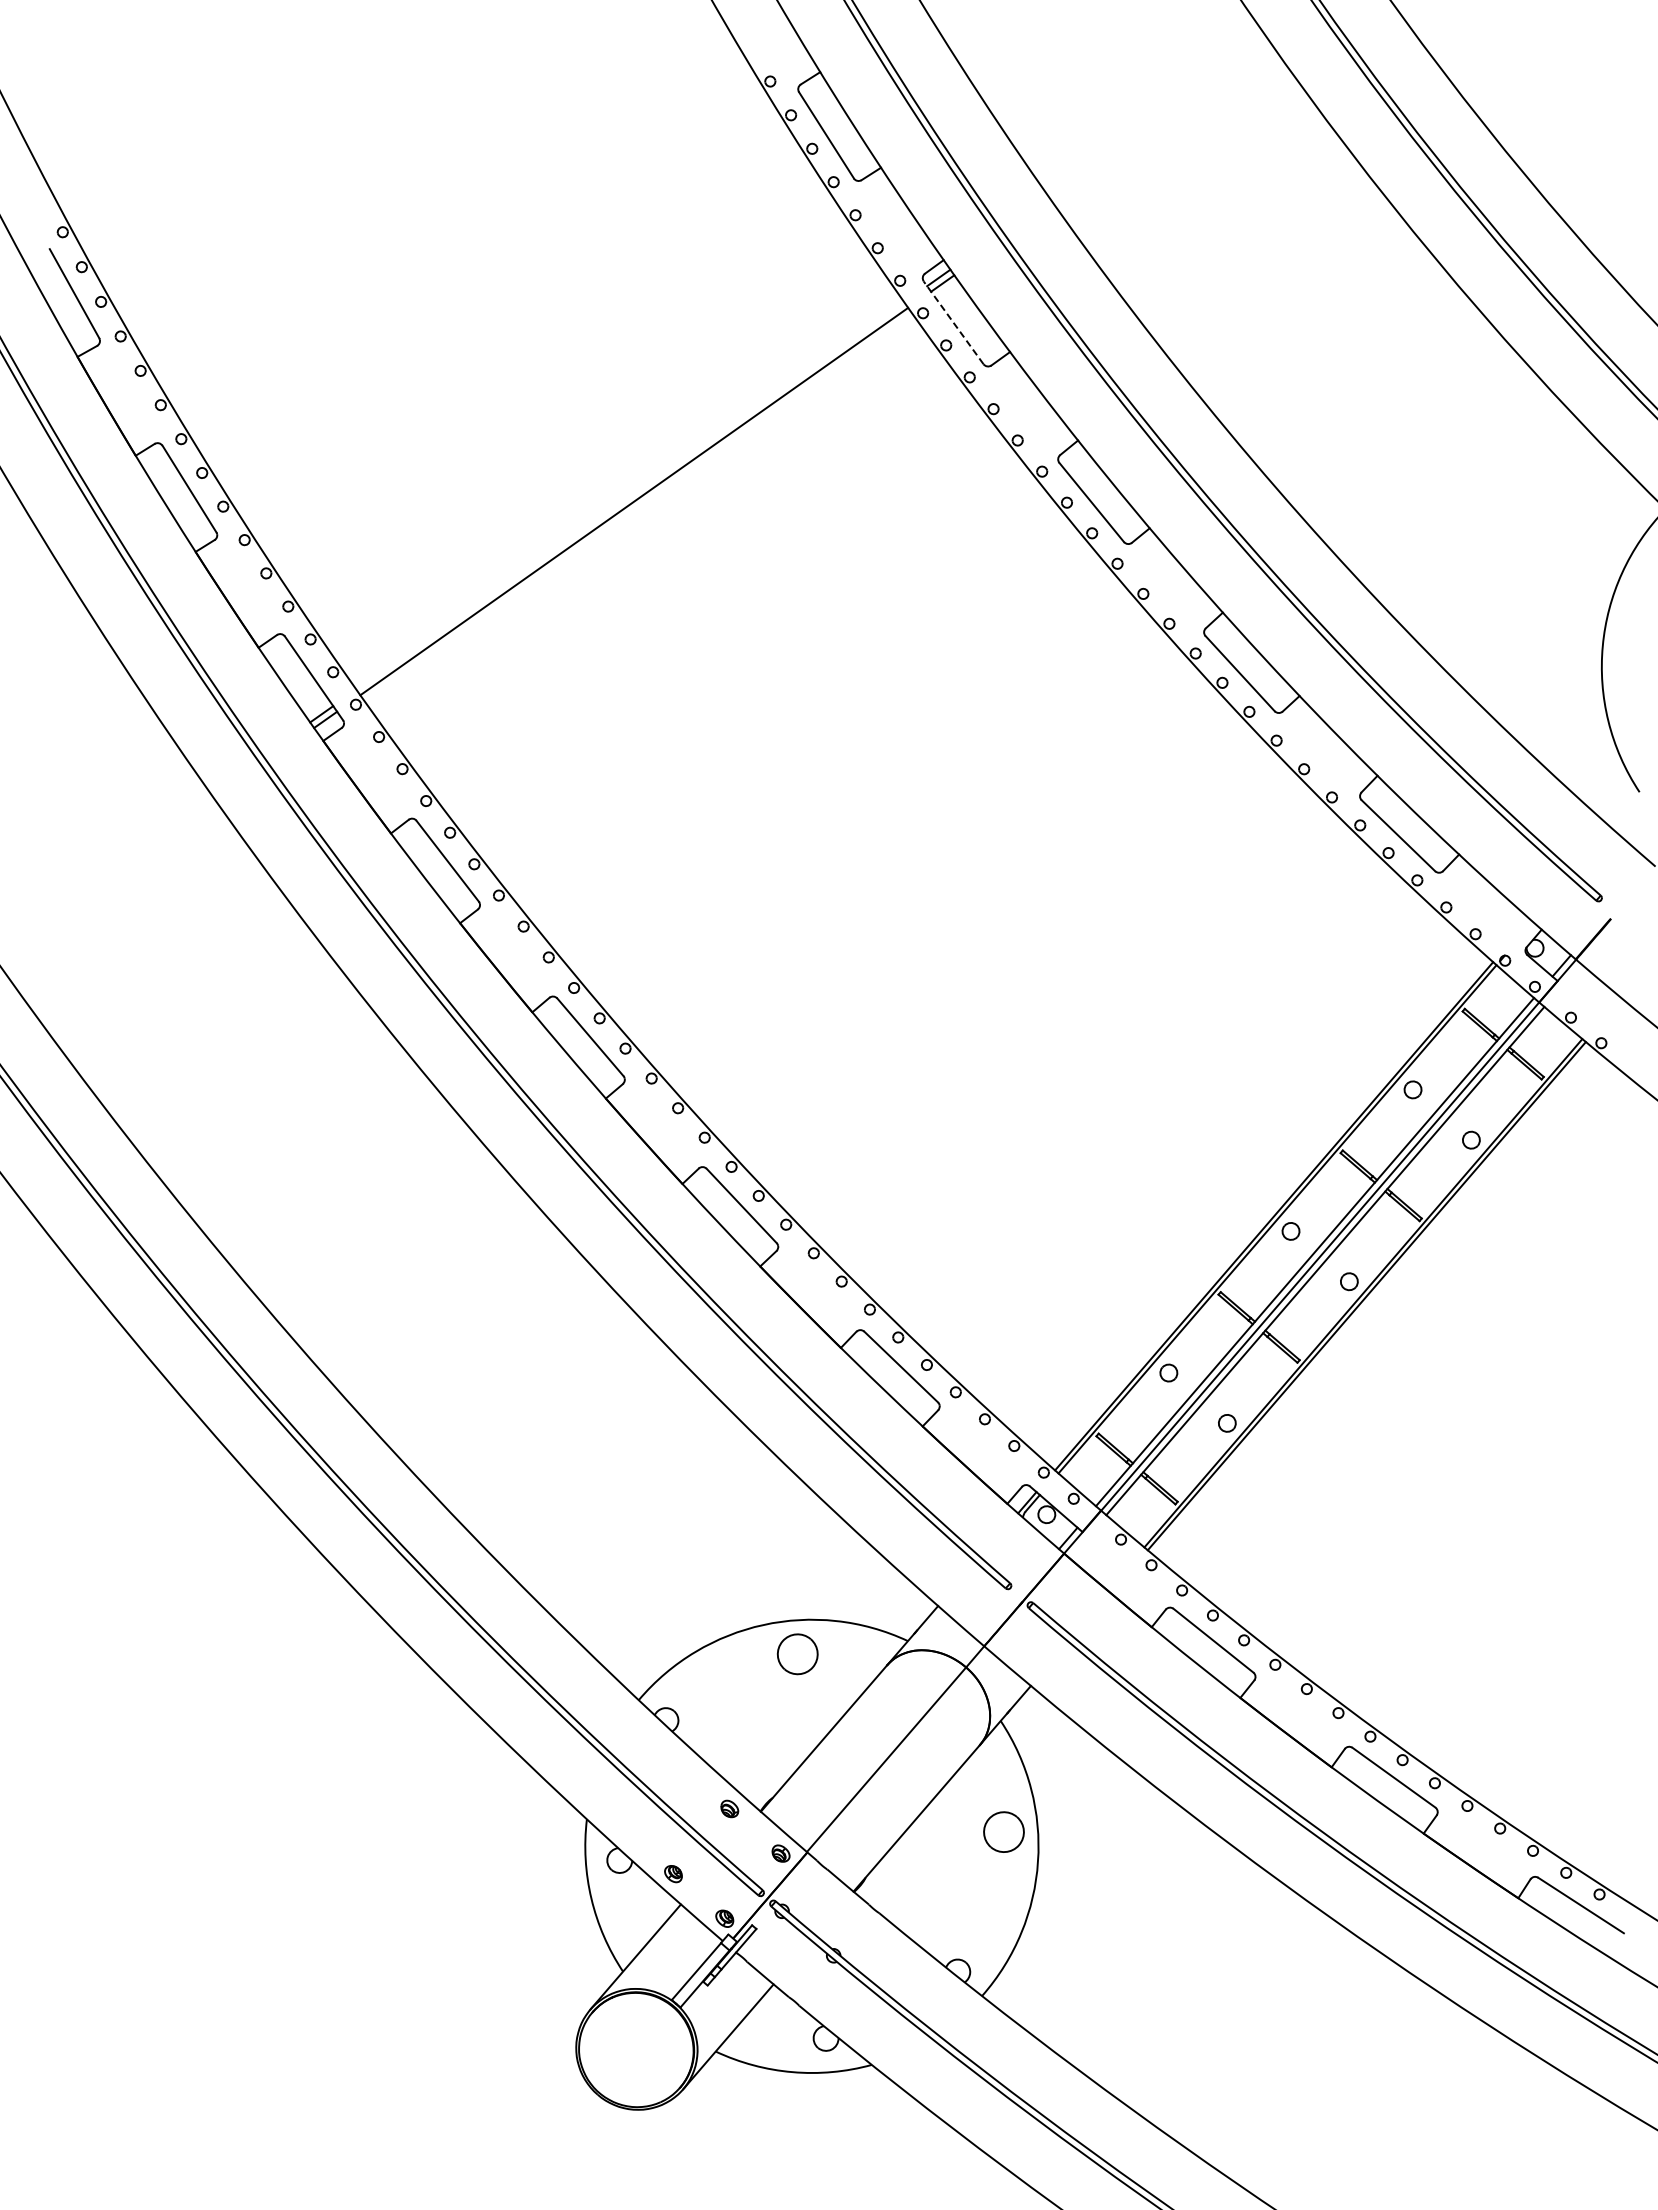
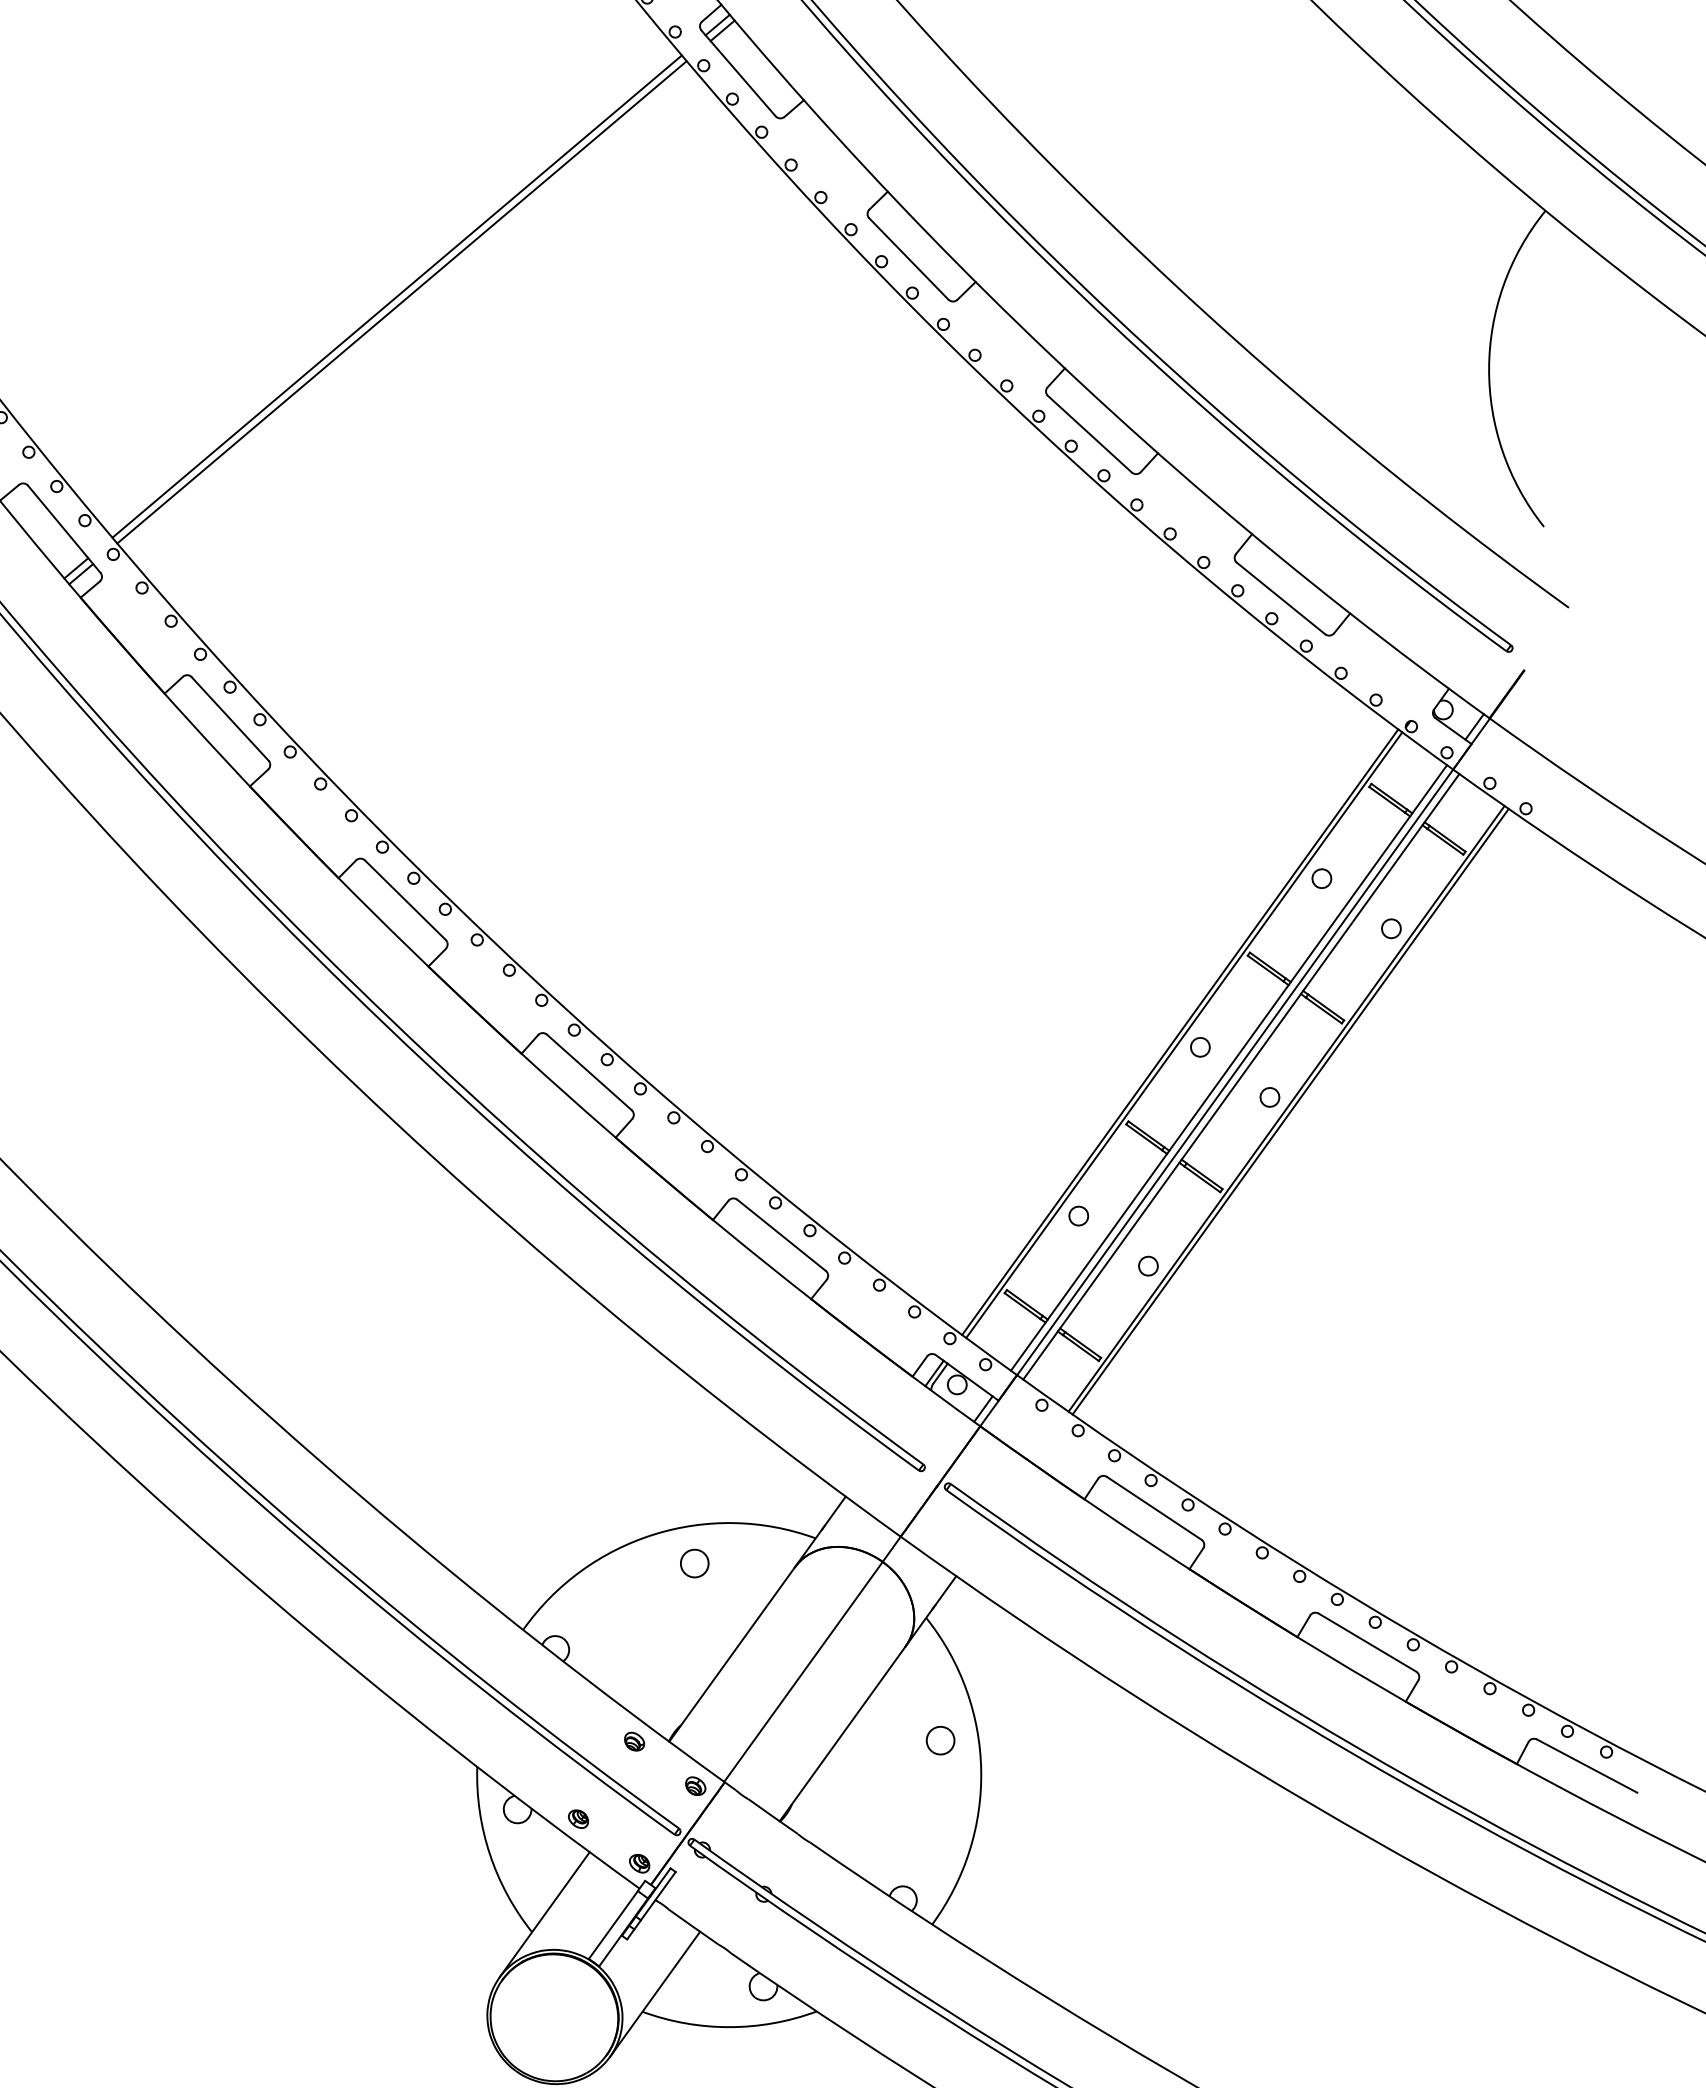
line: (953, 322) -> (738, 72), dashed -> solid
line: (630, 495) -> (397, 295), added
part: (797, 1653) -> (694, 1562), size x0.62
part: (1003, 1831) -> (940, 1740), size x0.62

